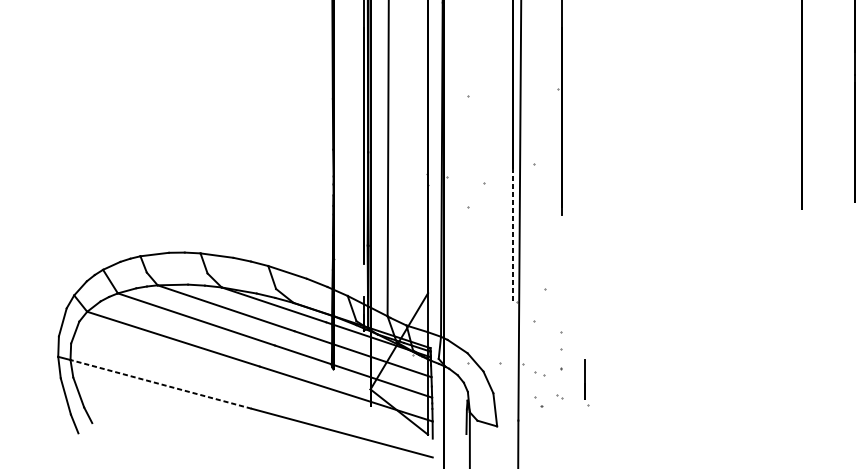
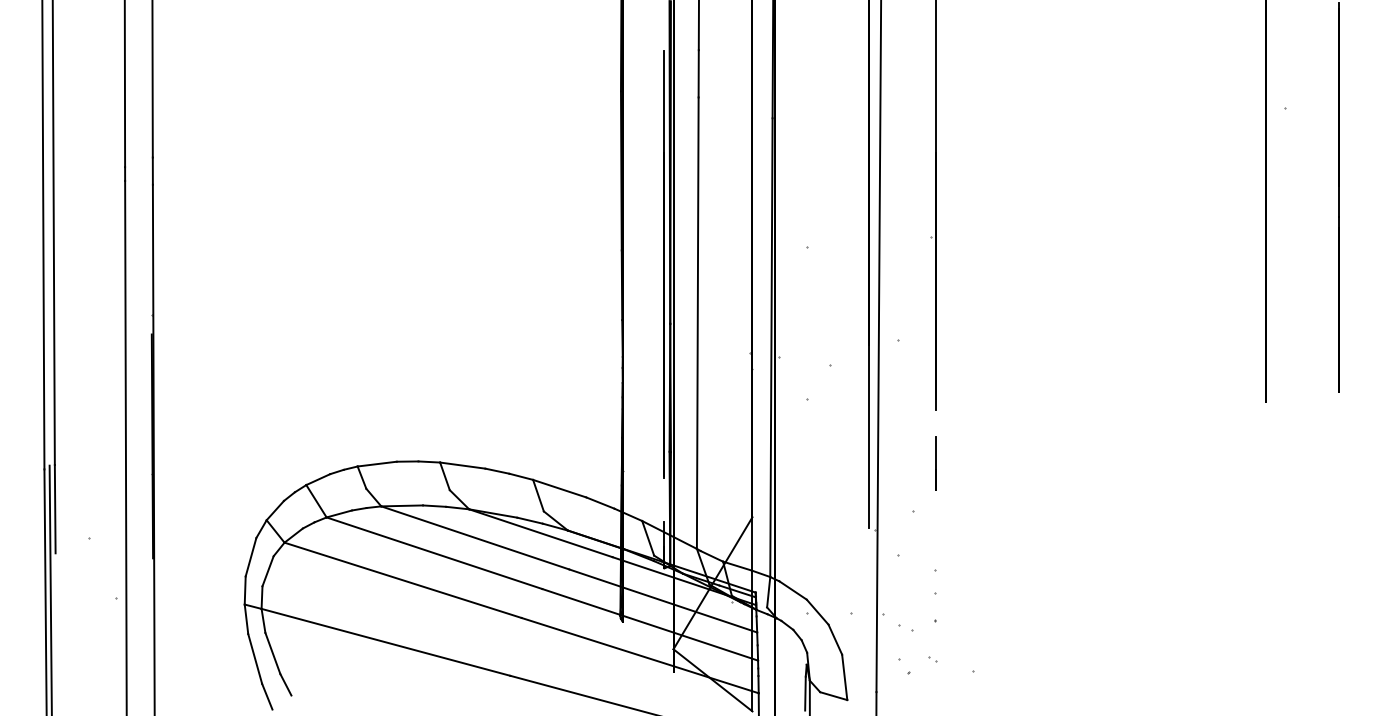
line: (513, 234) -> (869, 436), dashed -> solid
line: (584, 379) -> (935, 463), moved
line: (160, 384) -> (385, 642), dashed -> solid

